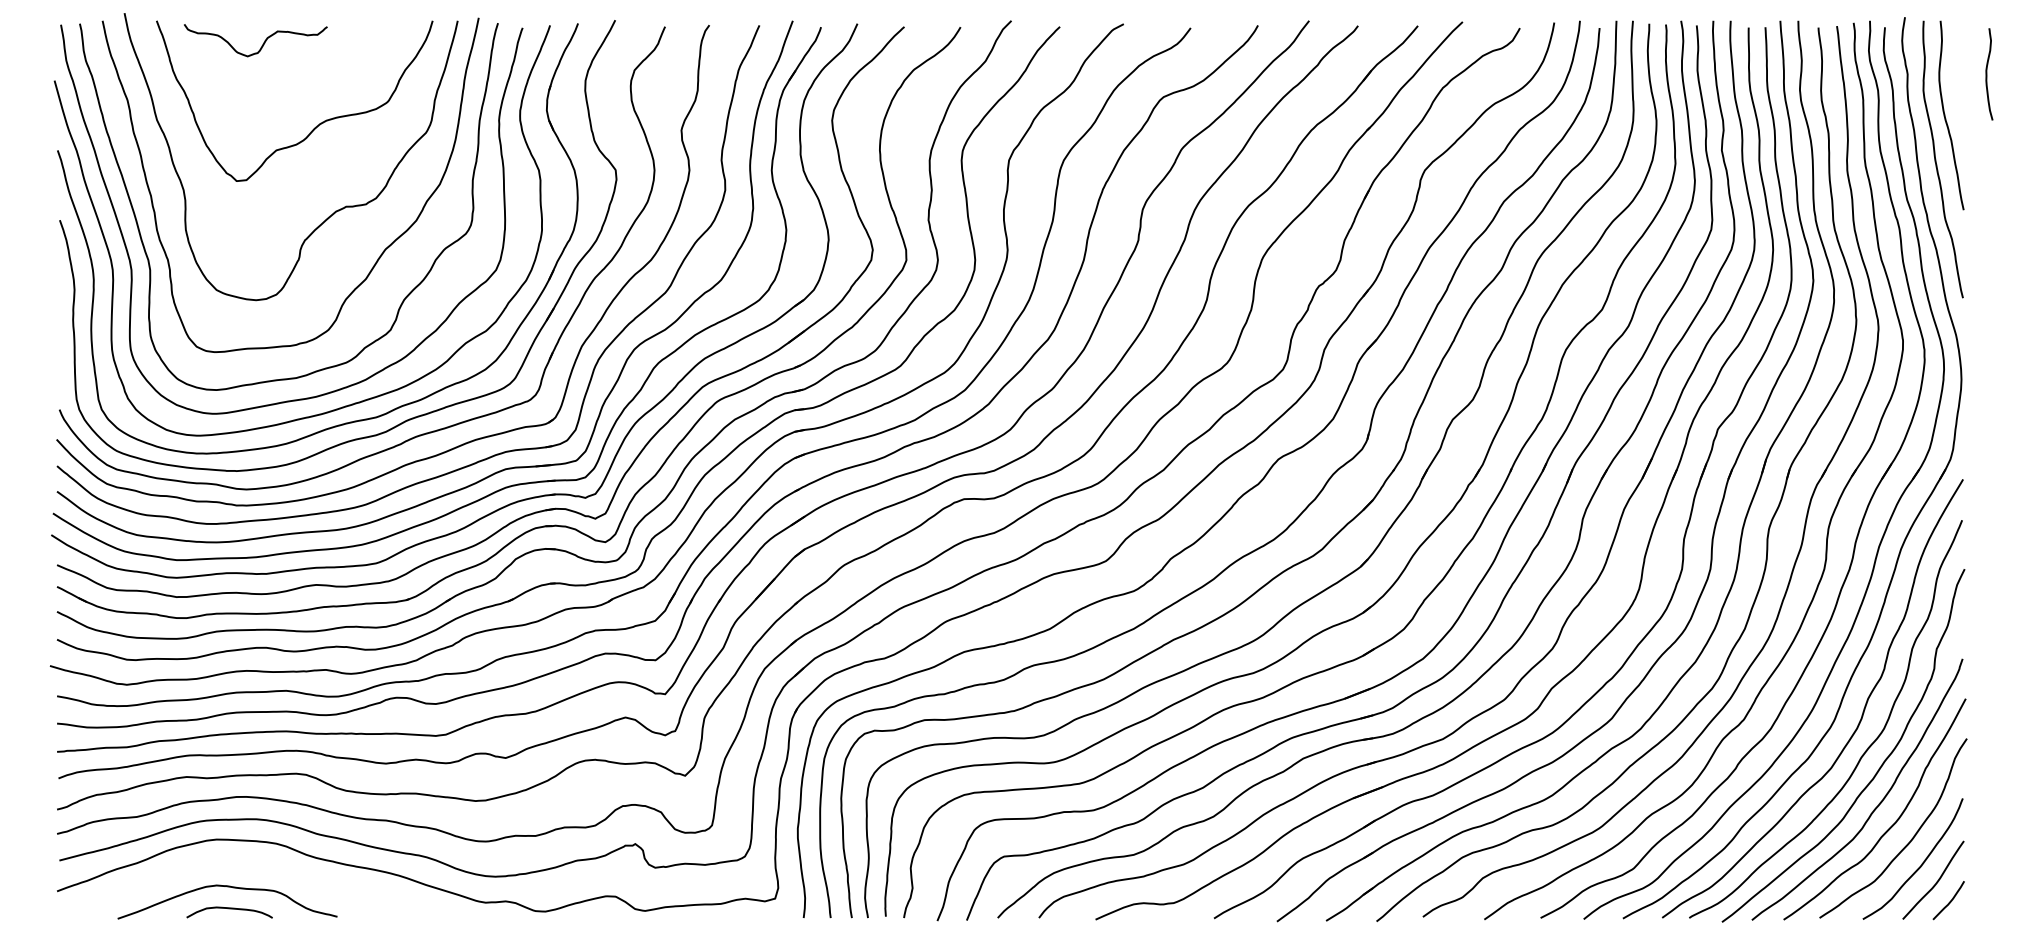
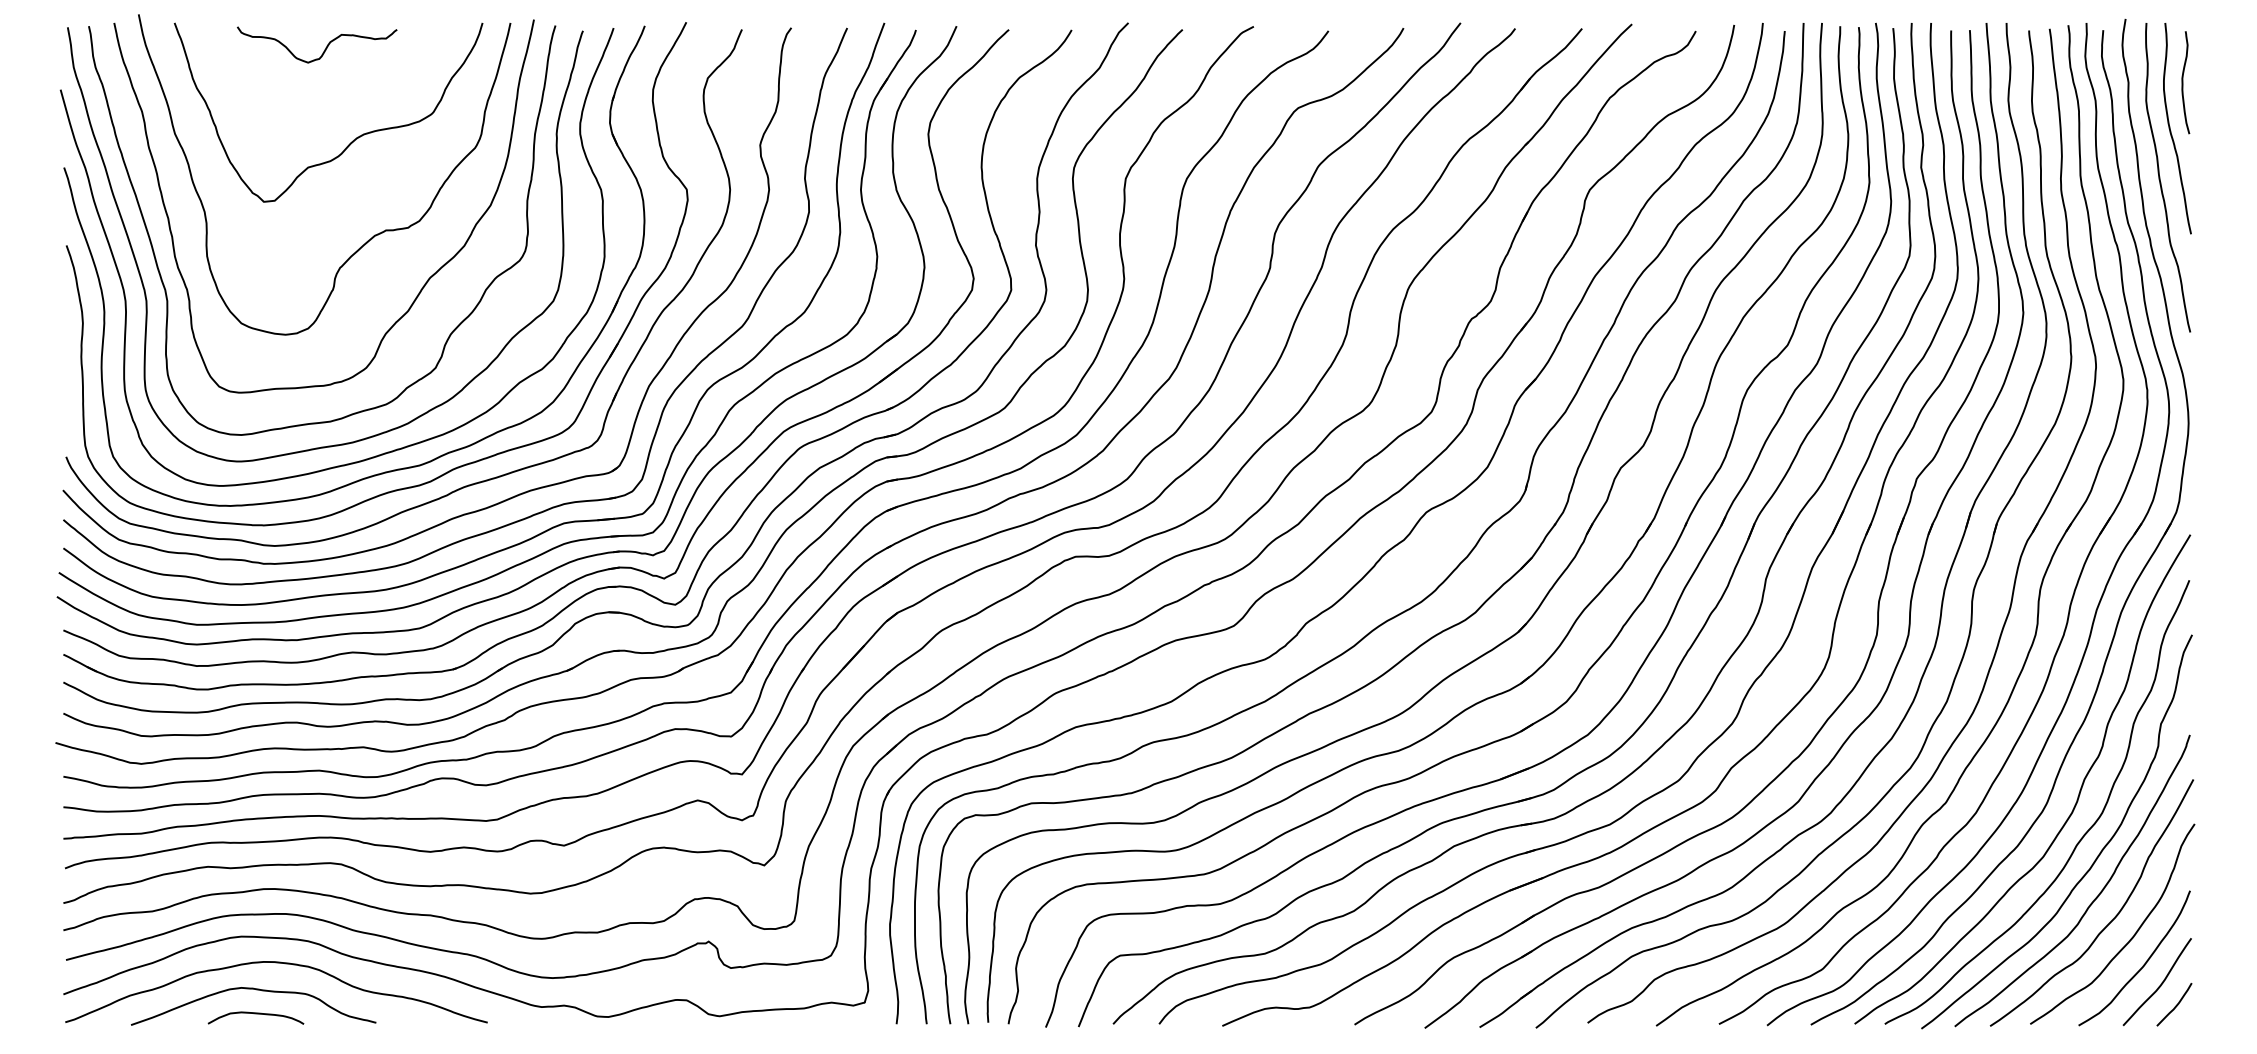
curve: (263, 42) -> (325, 47), moved
curve: (1987, 74) -> (2183, 82), moved
curve: (248, 863) -> (276, 963), added

